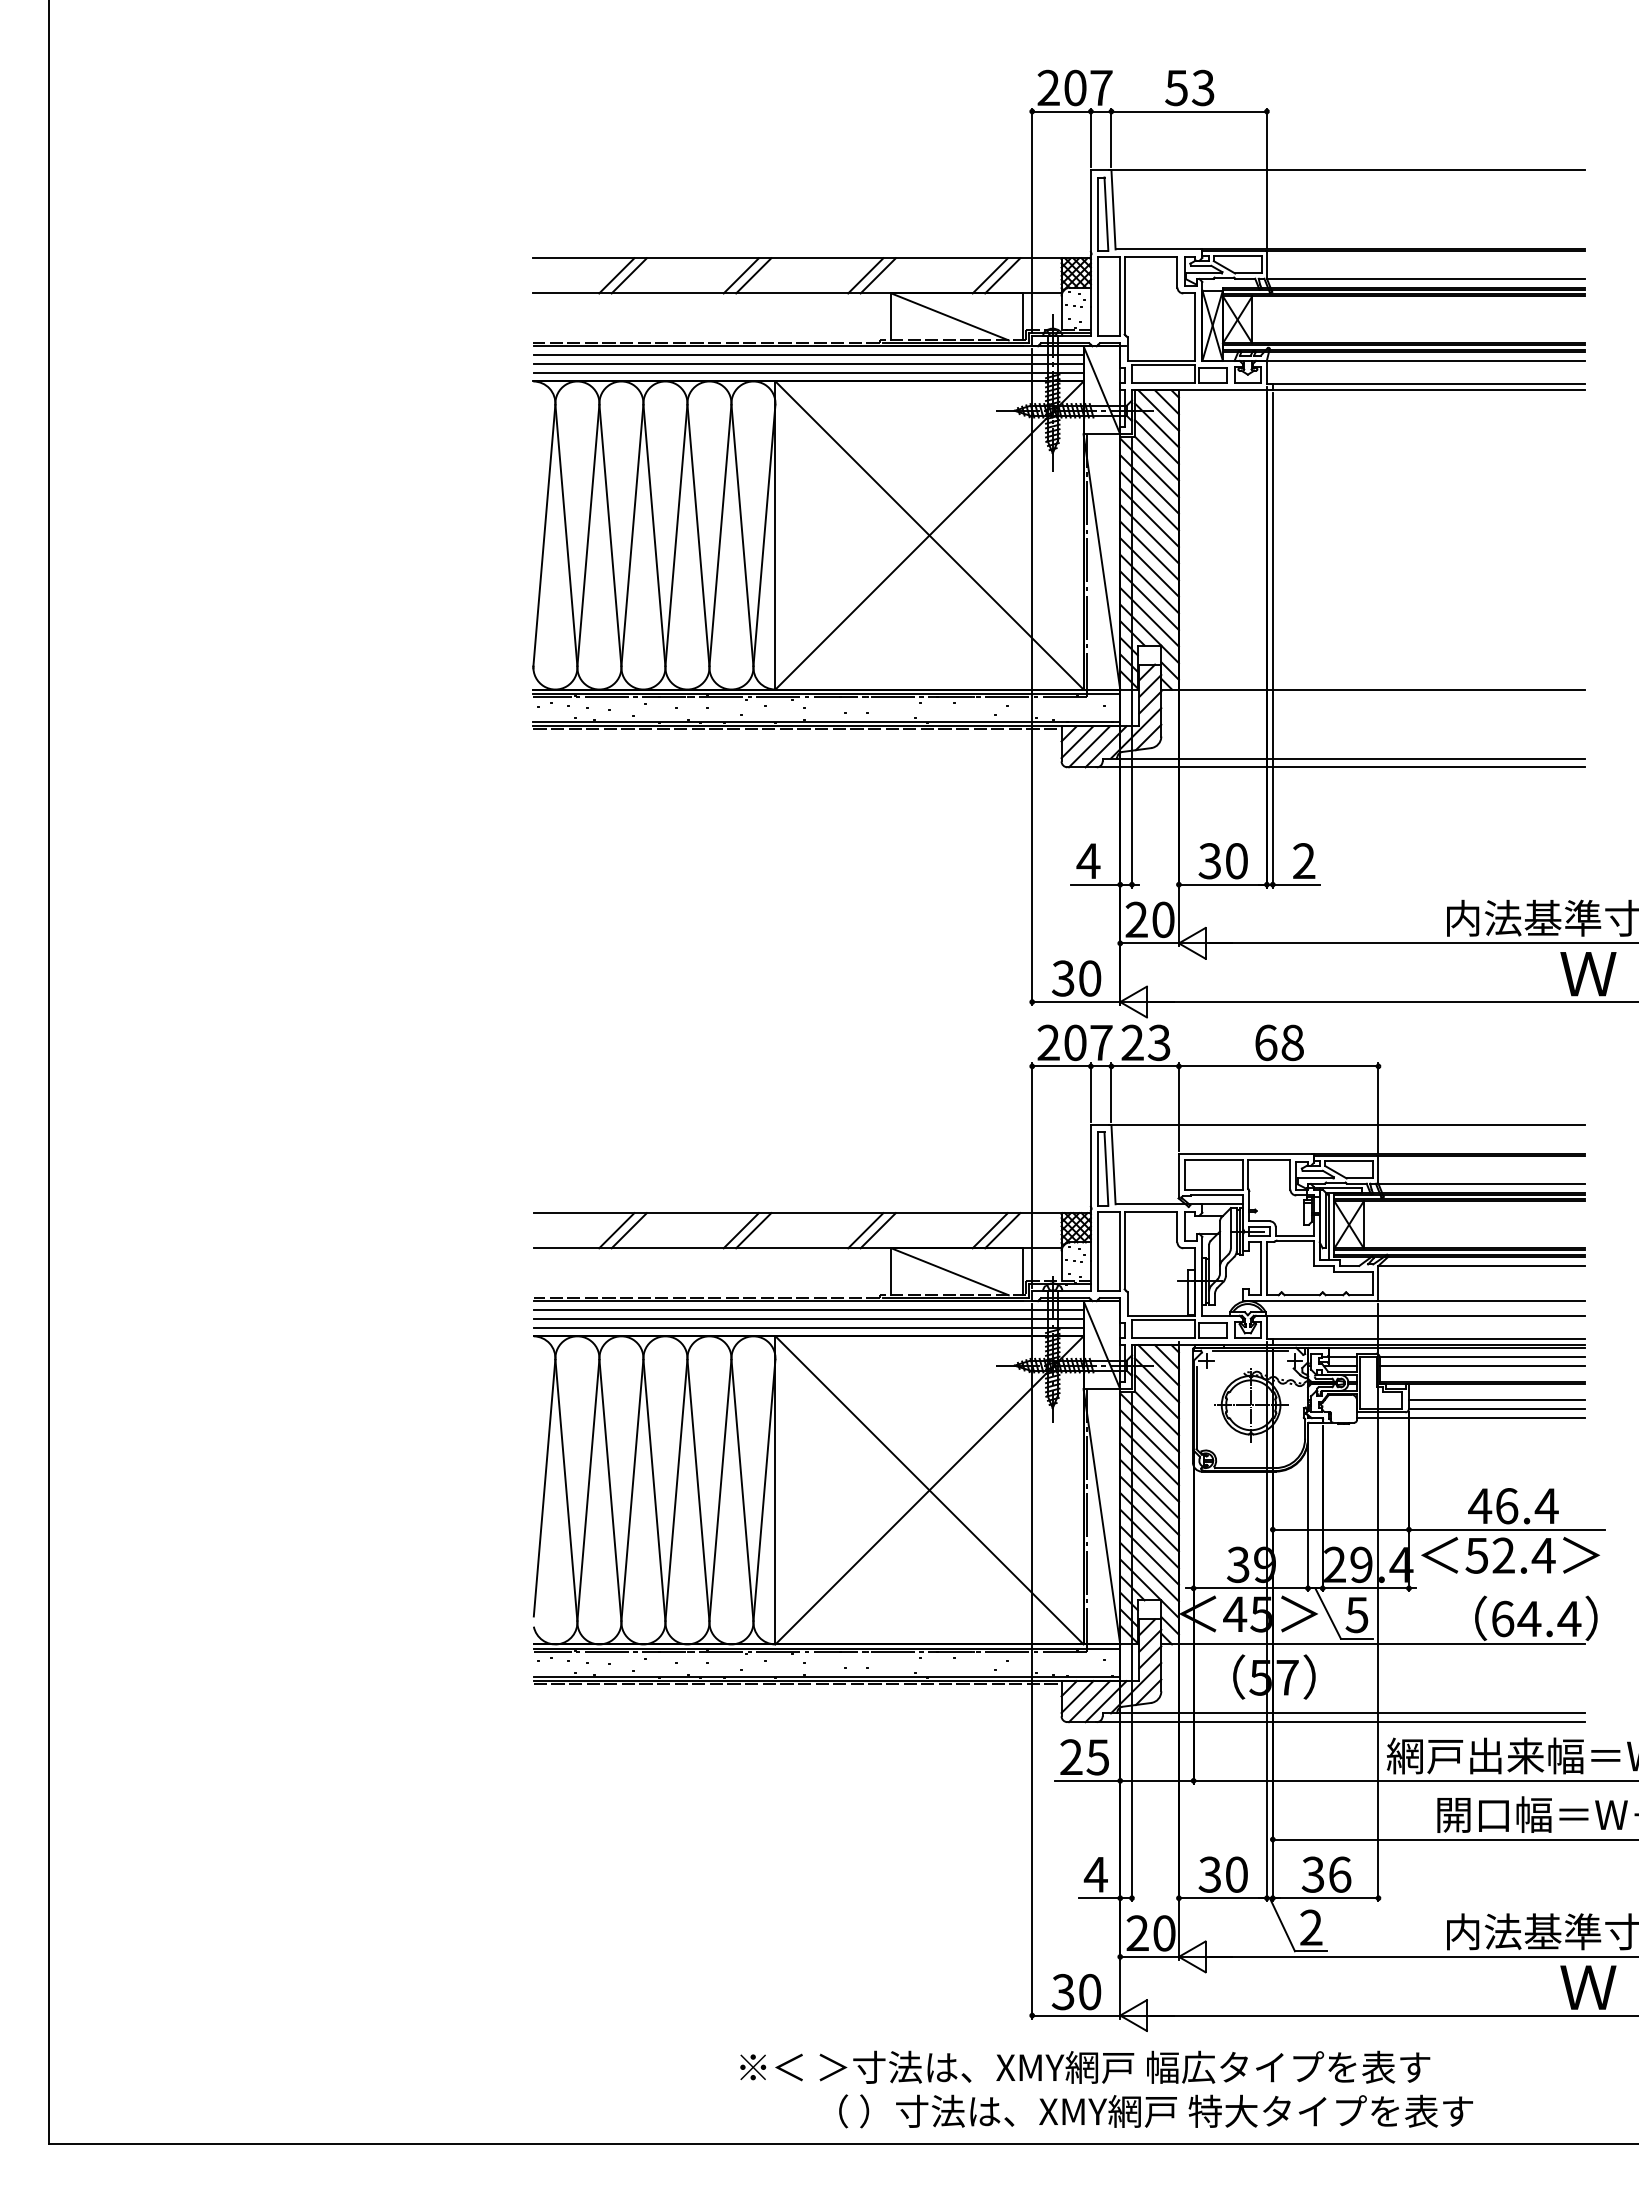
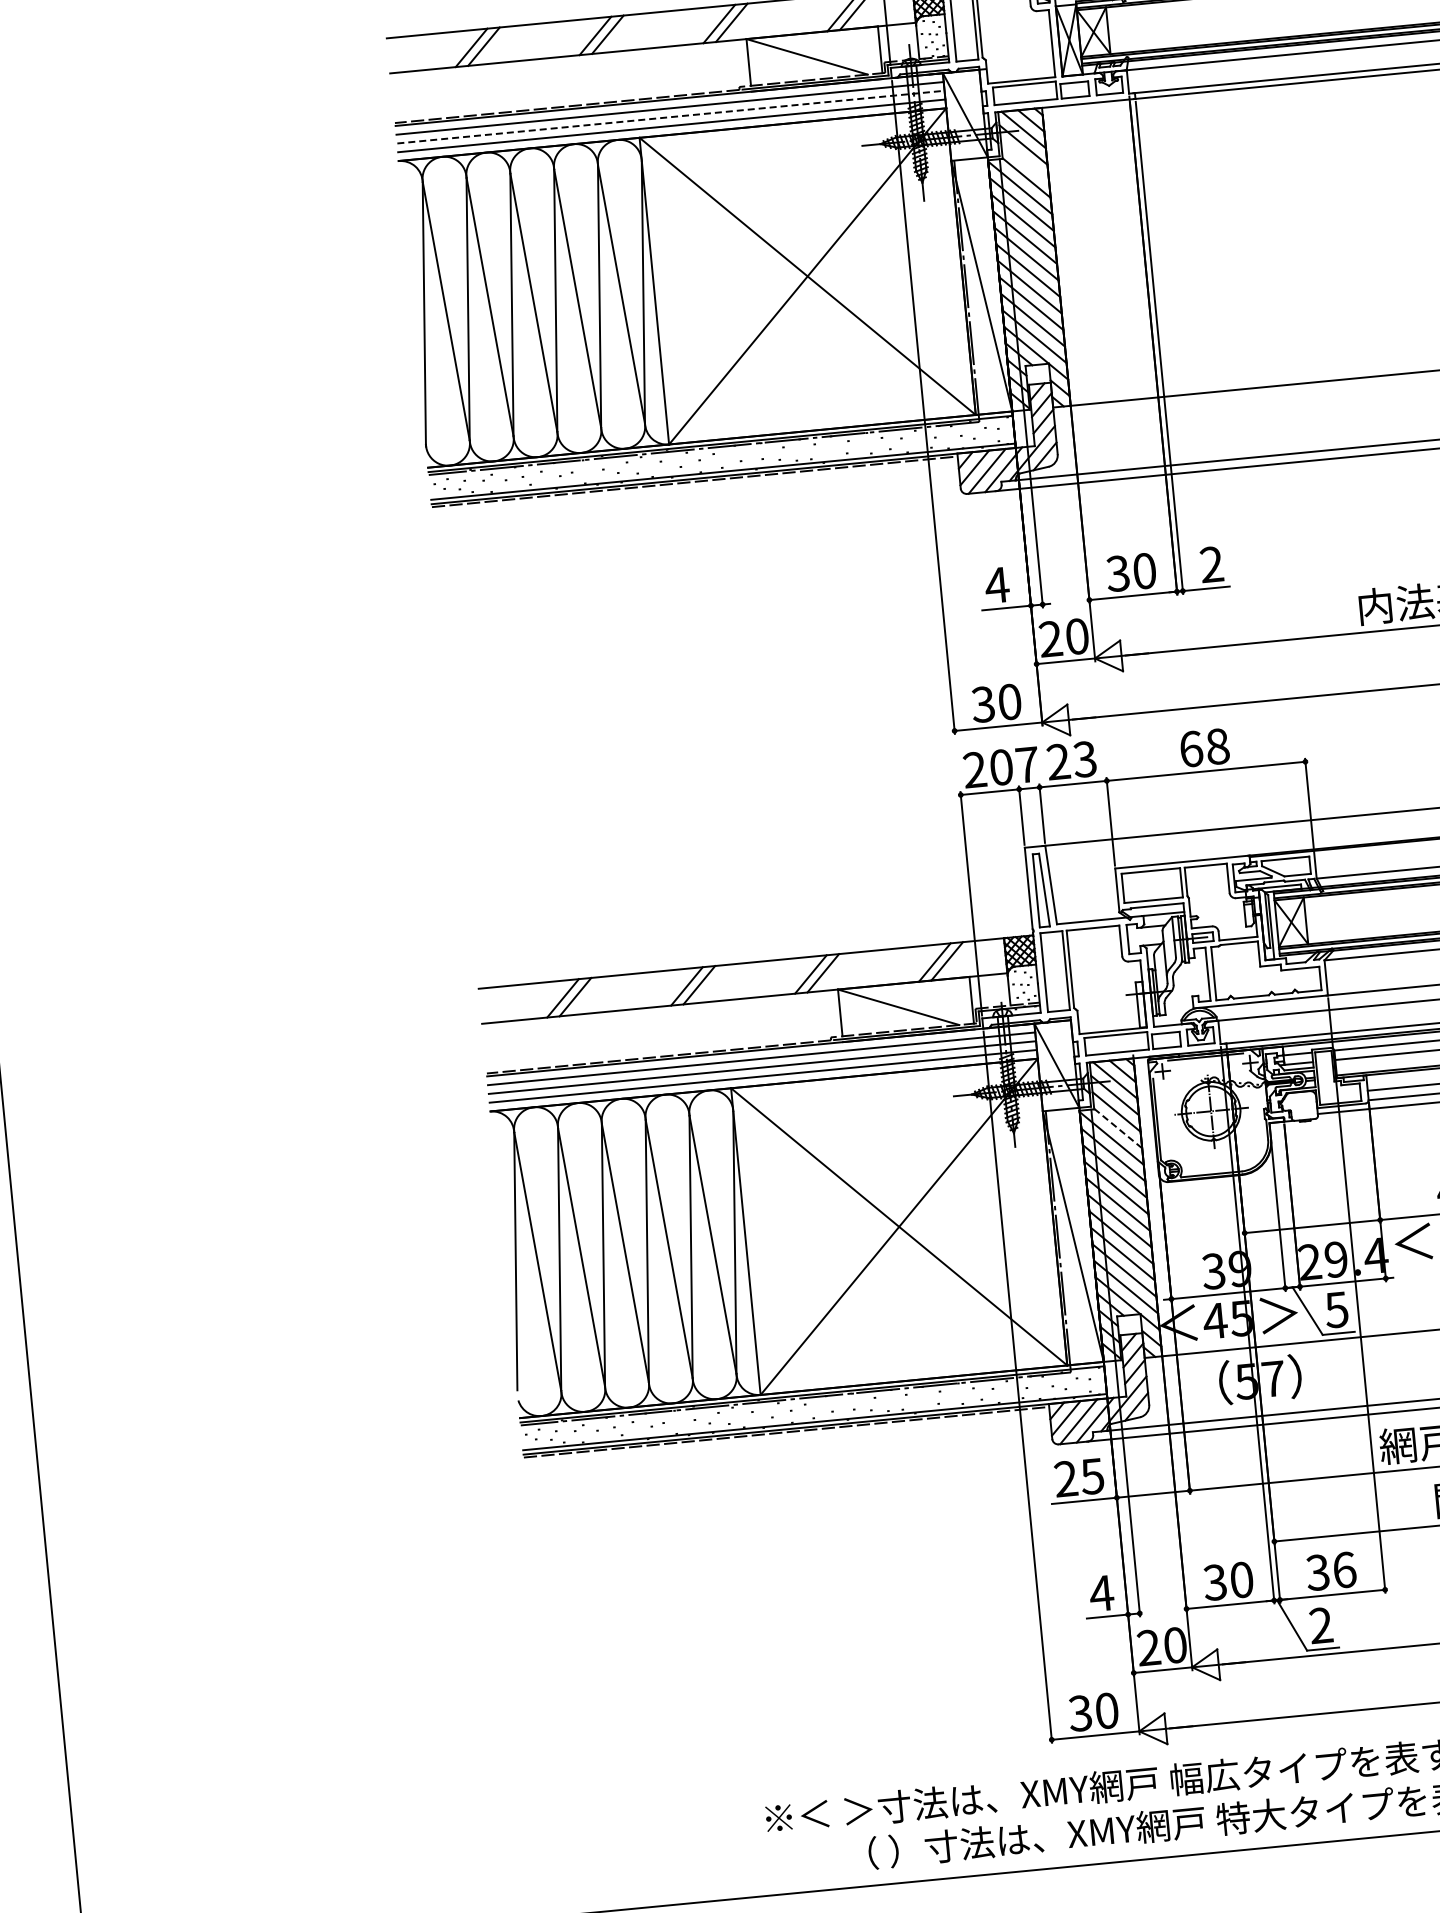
line: (808, 363) -> (670, 116), solid -> dashed
line: (1156, 442) -> (1024, 162), removed
line: (1157, 1413) -> (1118, 1128), solid -> dashed

